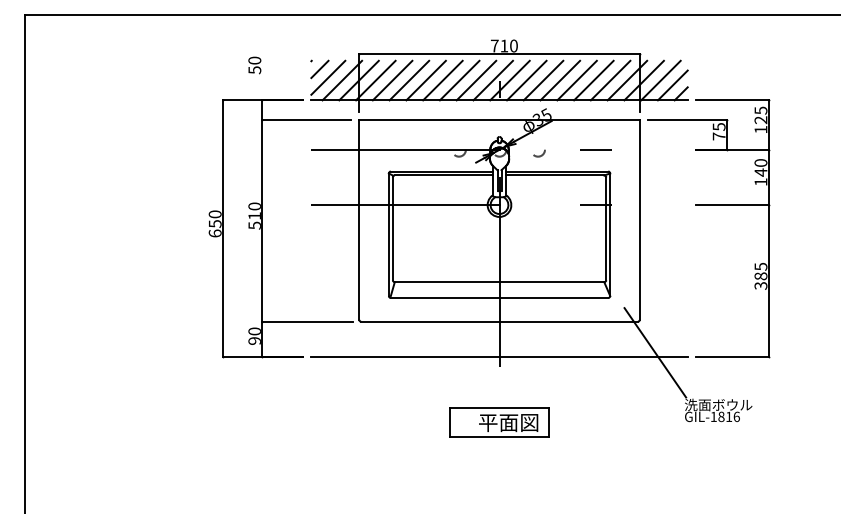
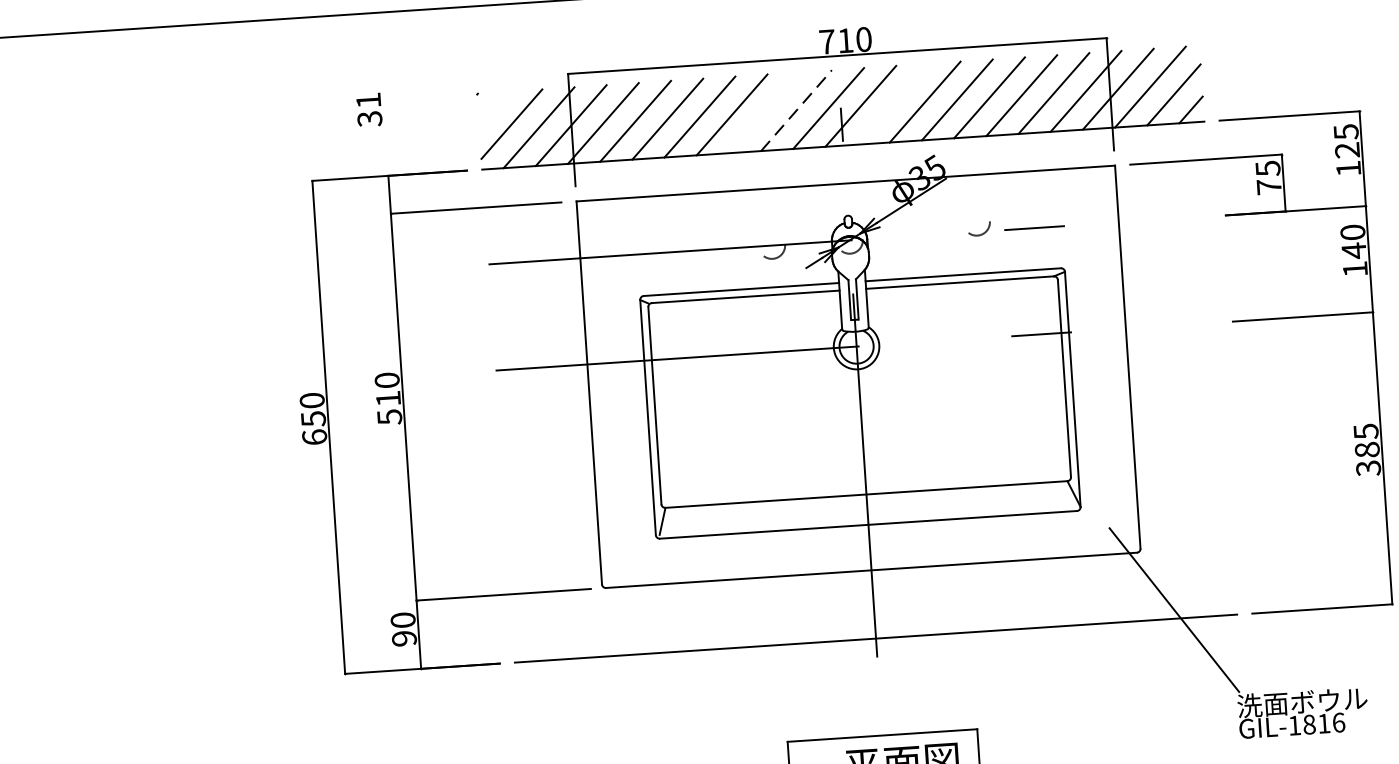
text: (254, 64) -> (368, 108), 50 -> 31
line: (319, 69) -> (493, 109), removed
line: (459, 80) -> (763, 112), removed
line: (476, 80) -> (796, 110), solid -> dashed
line: (526, 80) -> (892, 104), removed
circle: (539, 153) -> (979, 229), moved

